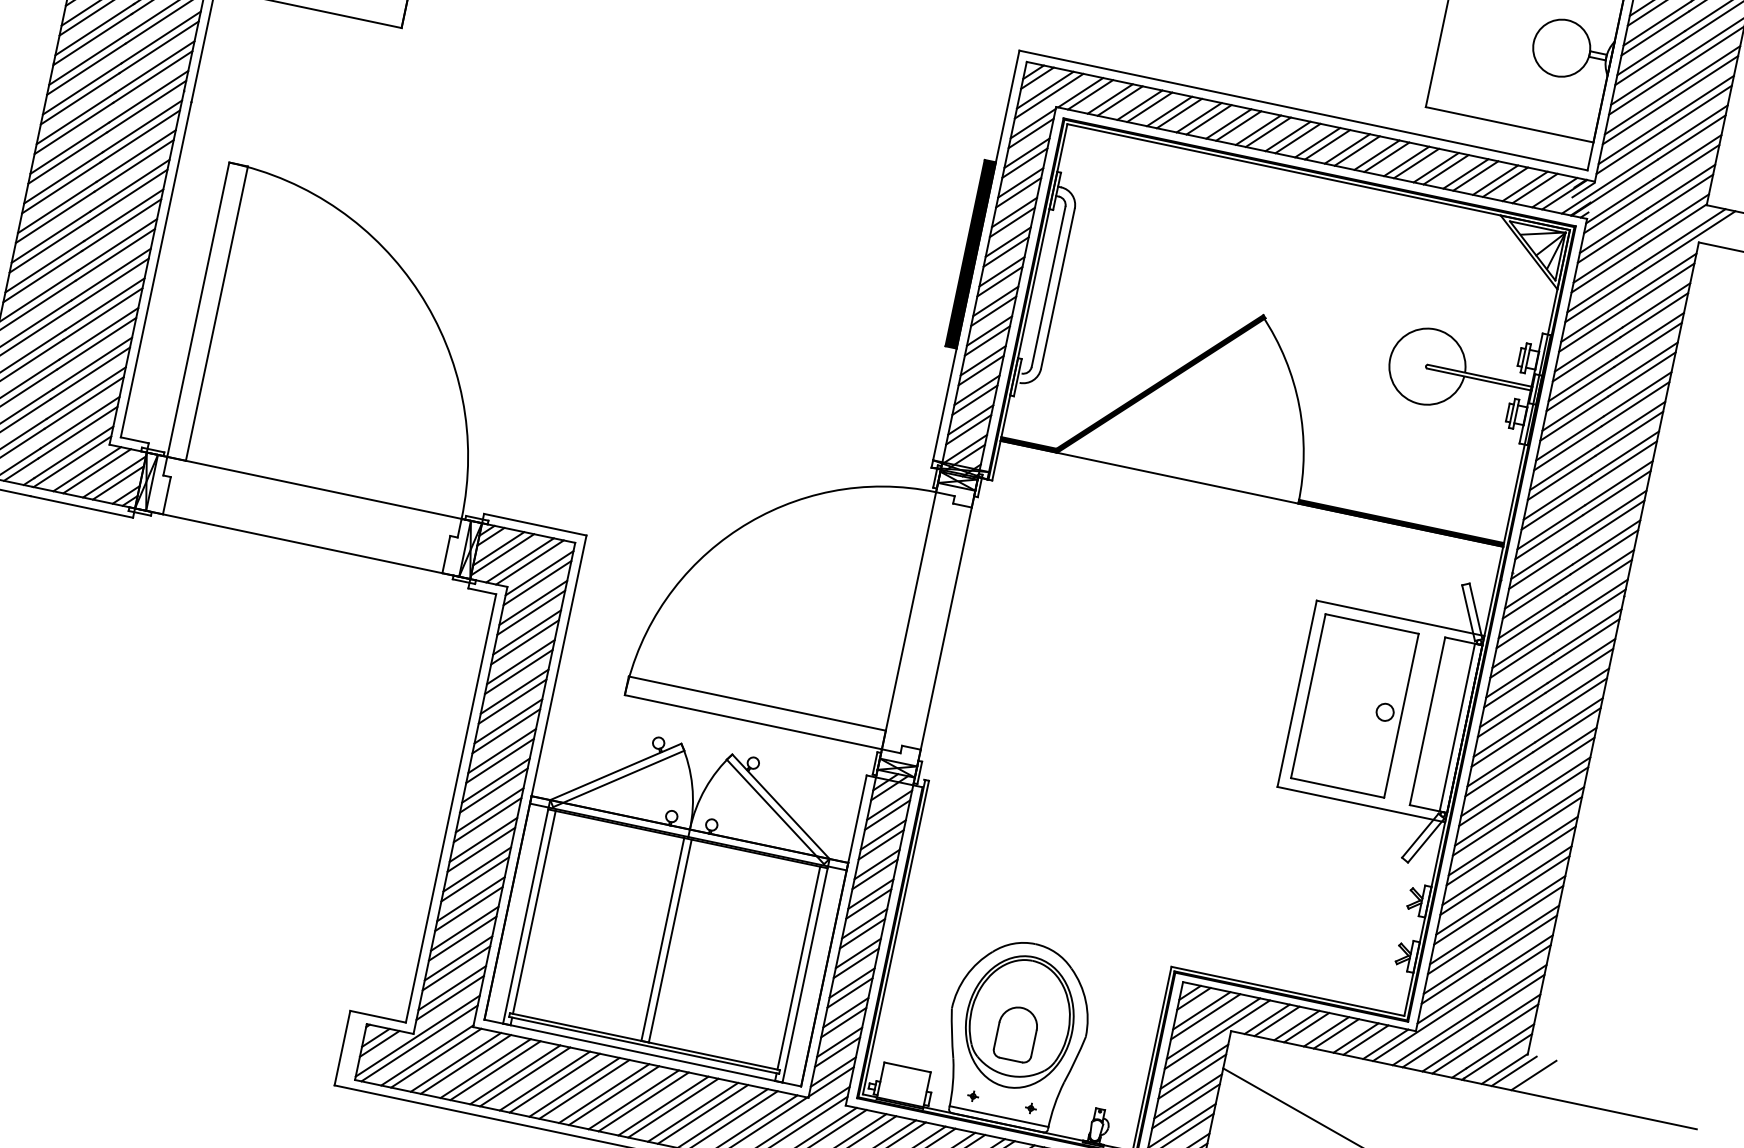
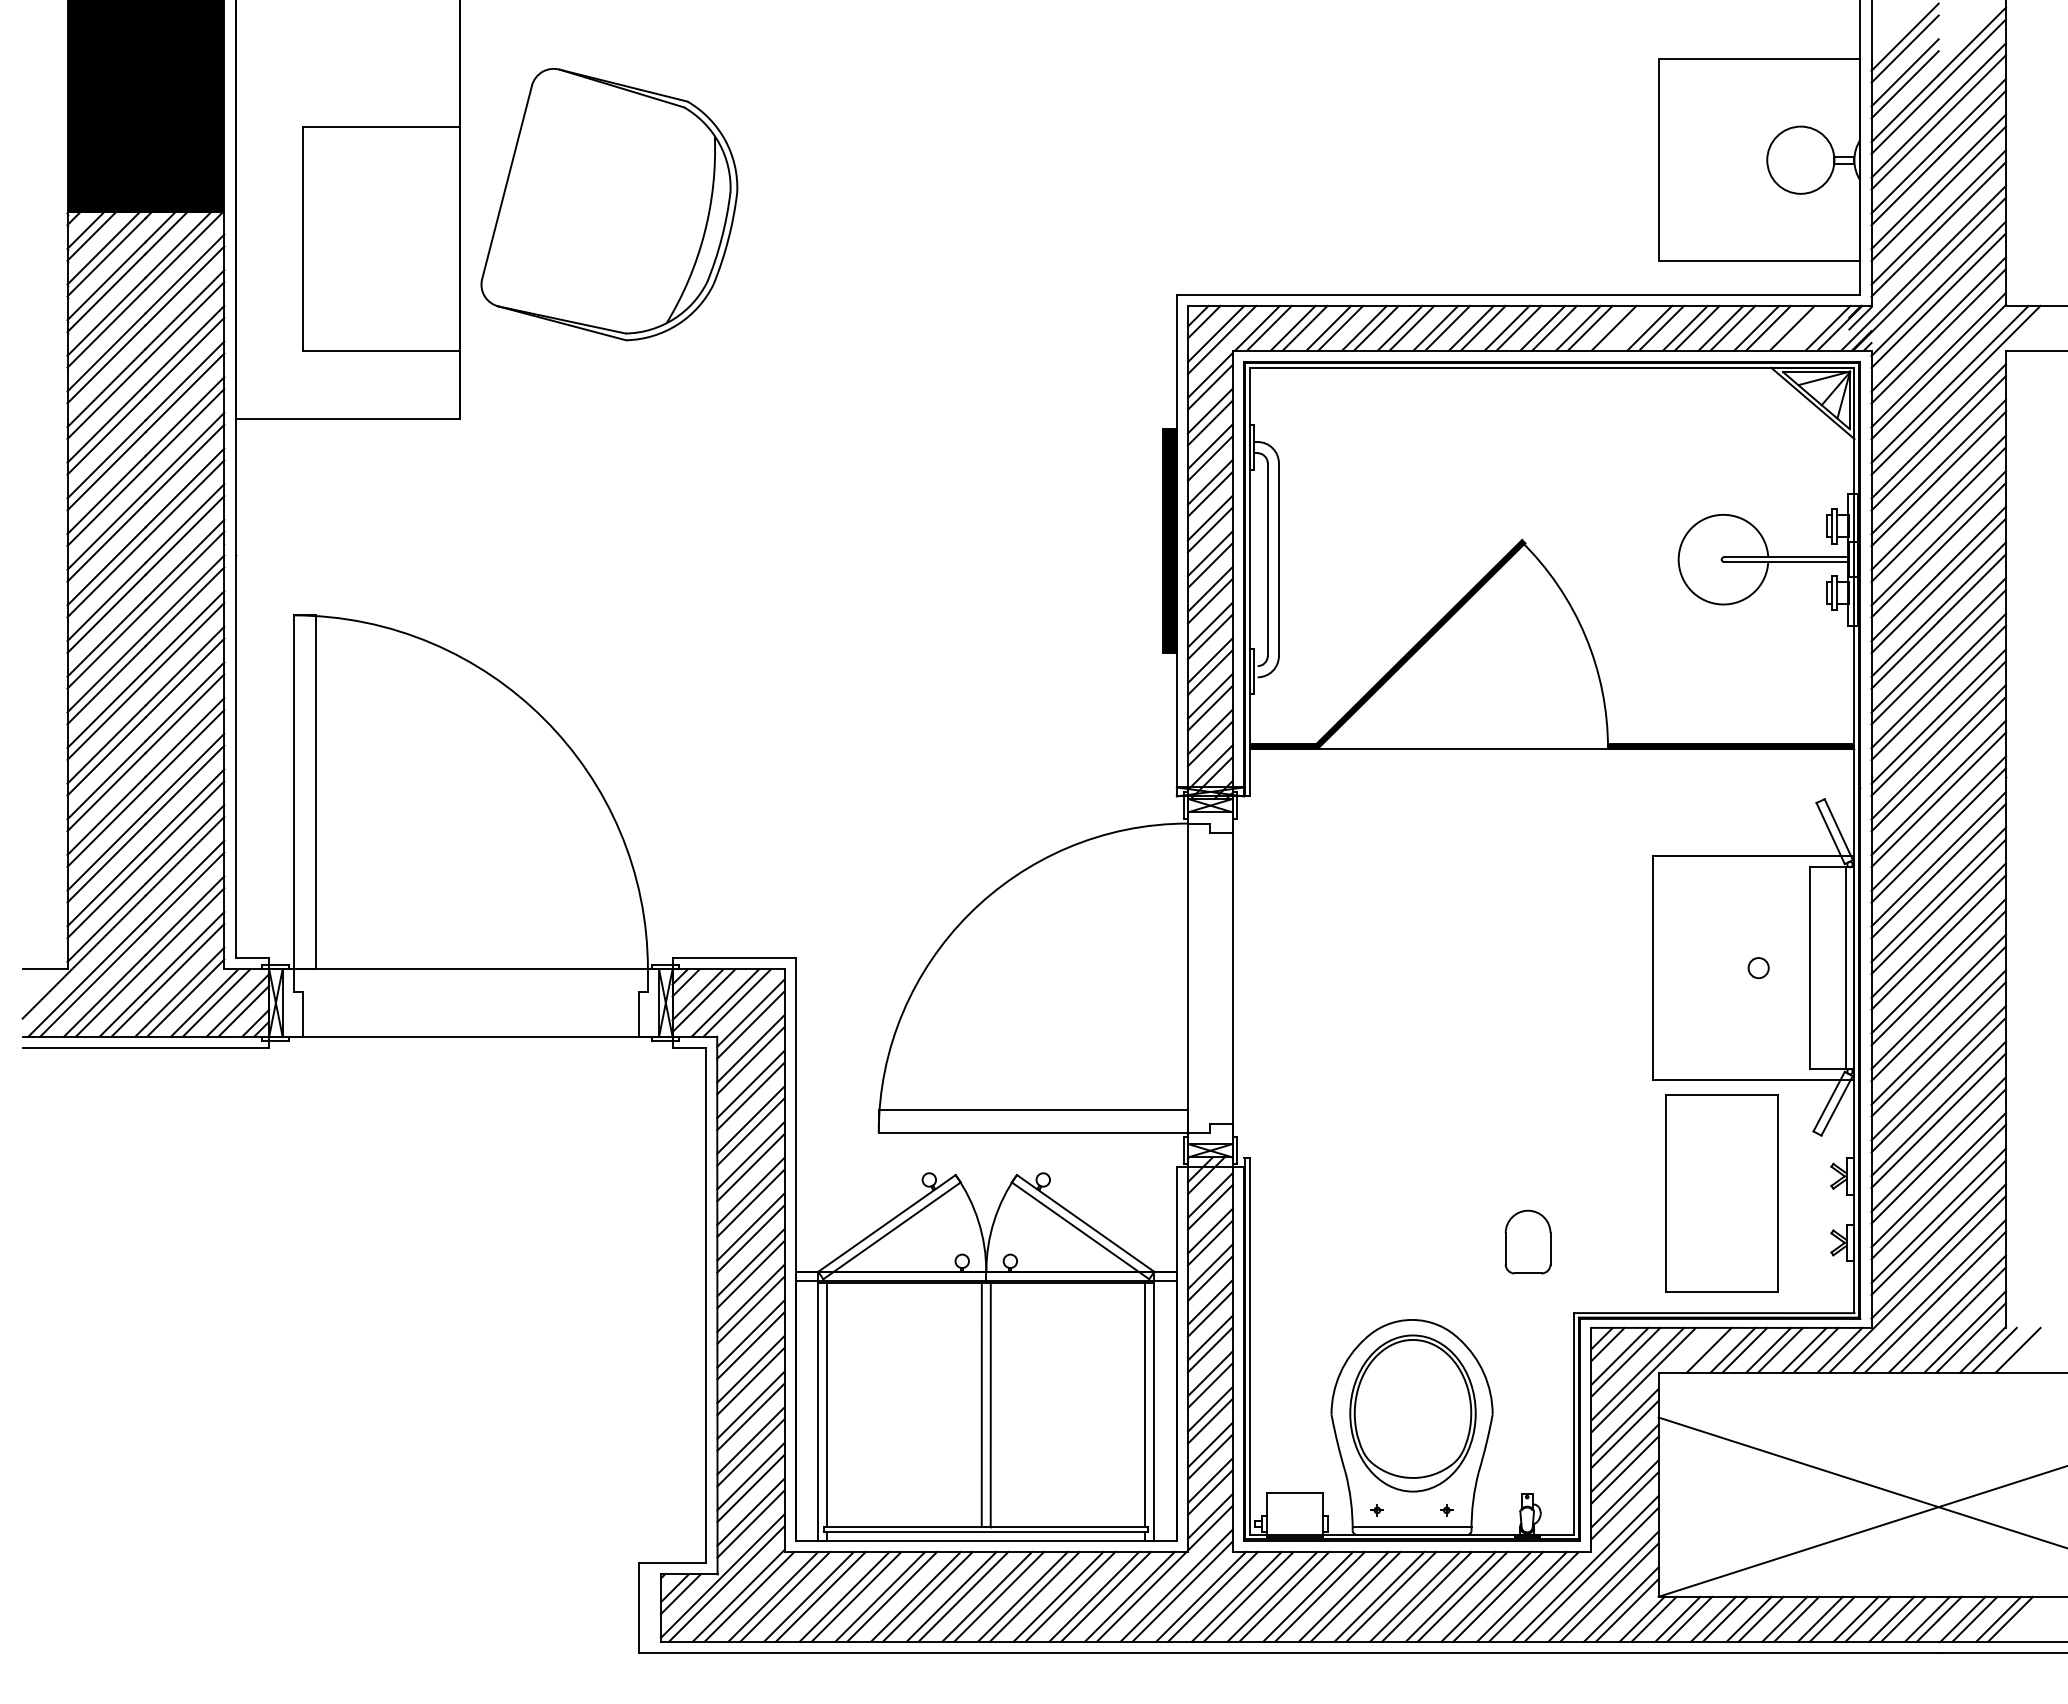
line: (1386, 156) -> (1625, 327), removed
line: (1534, 187) -> (1803, 327), removed
part: (1354, 706) -> (1721, 1193), moved
line: (1266, 1018) -> (1696, 1349), removed
part: (1016, 1033) -> (1527, 1241), moved

